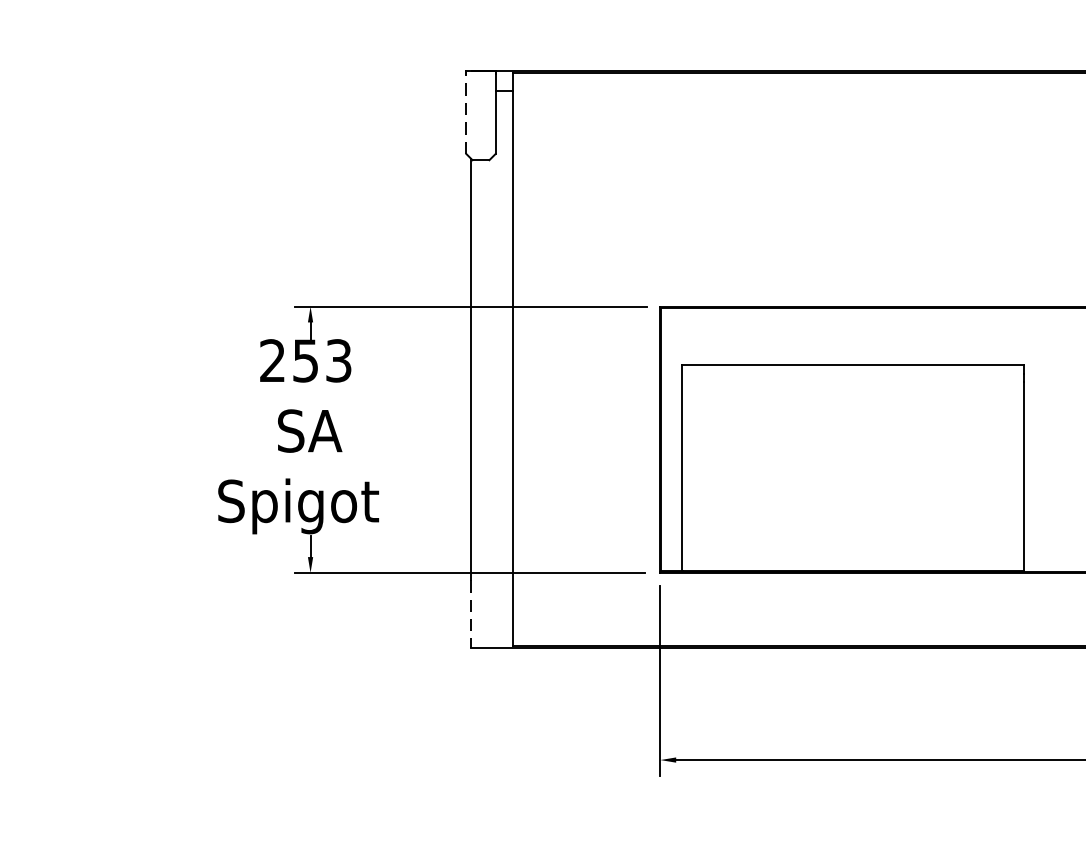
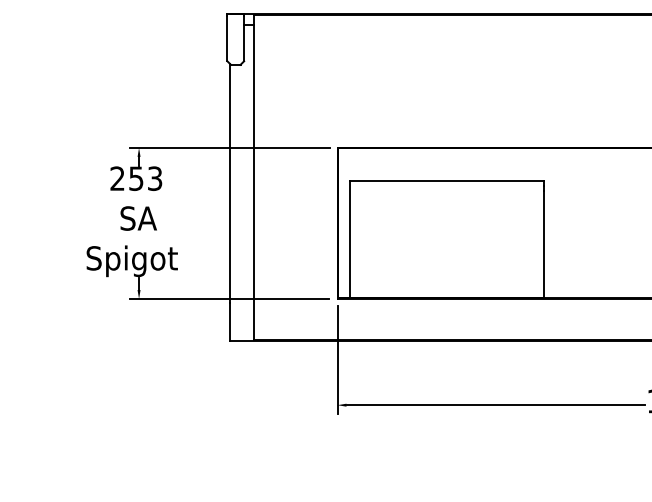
line: (466, 113) -> (227, 38), dashed -> solid
line: (471, 614) -> (230, 322), dashed -> solid

